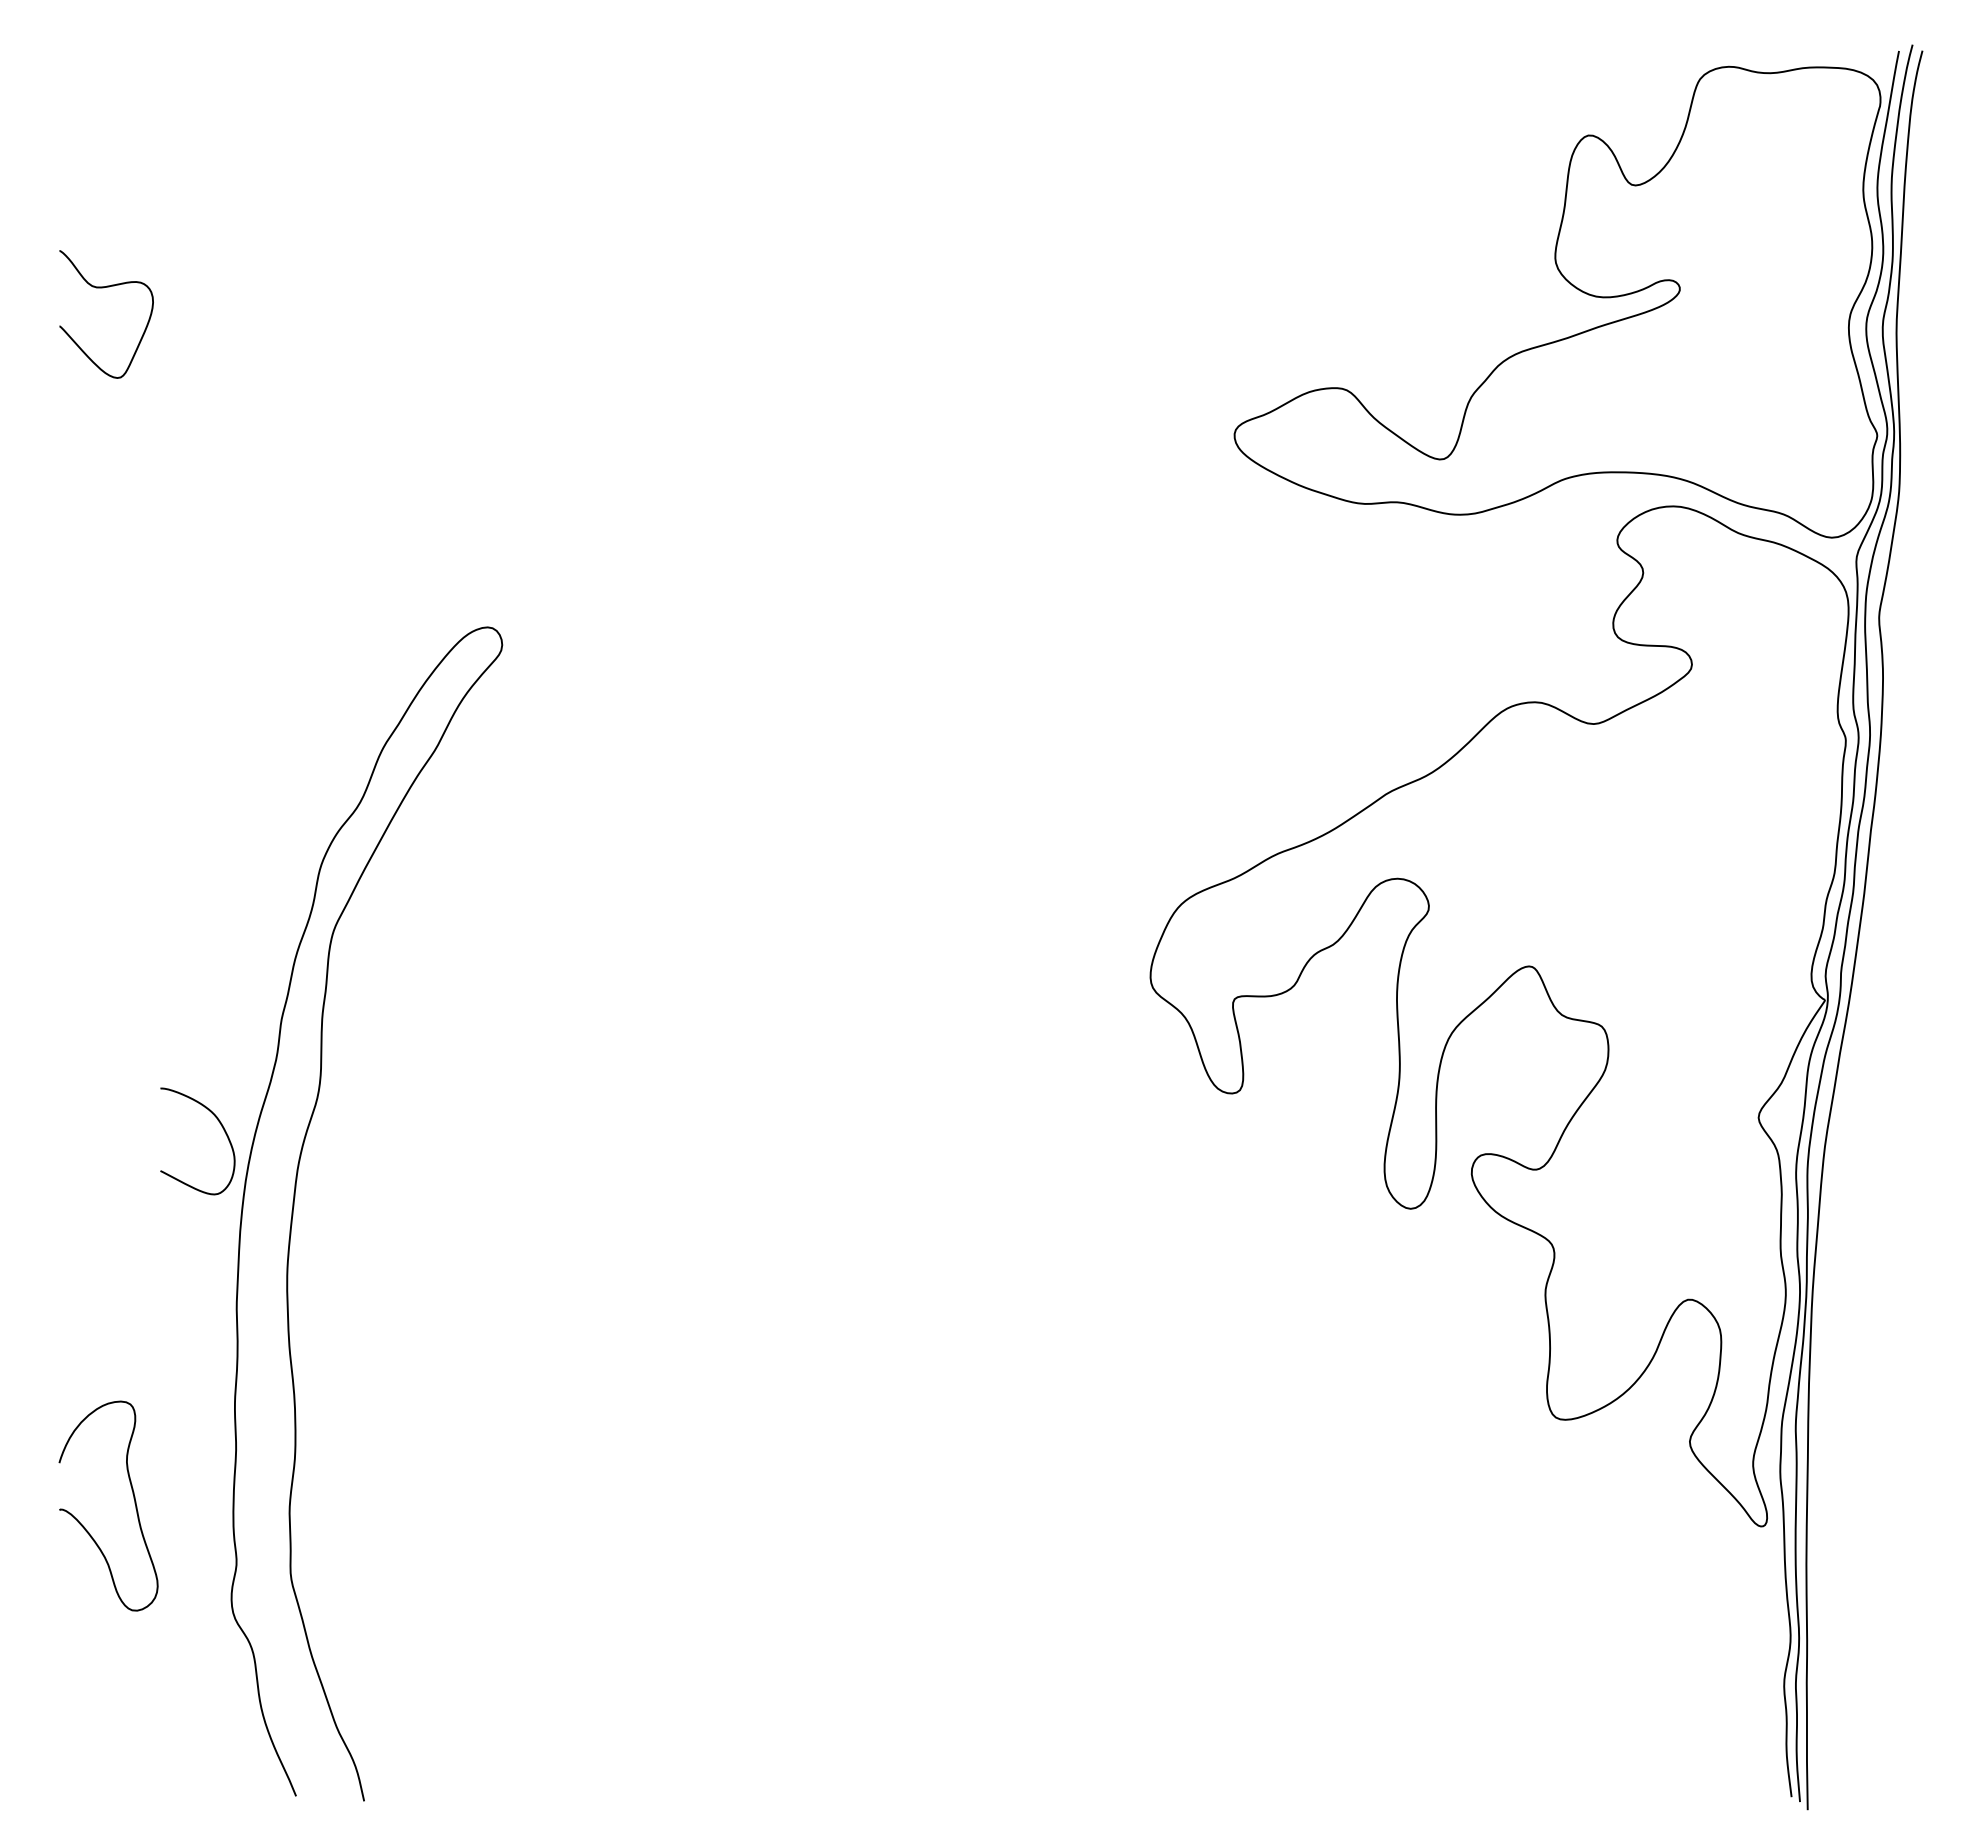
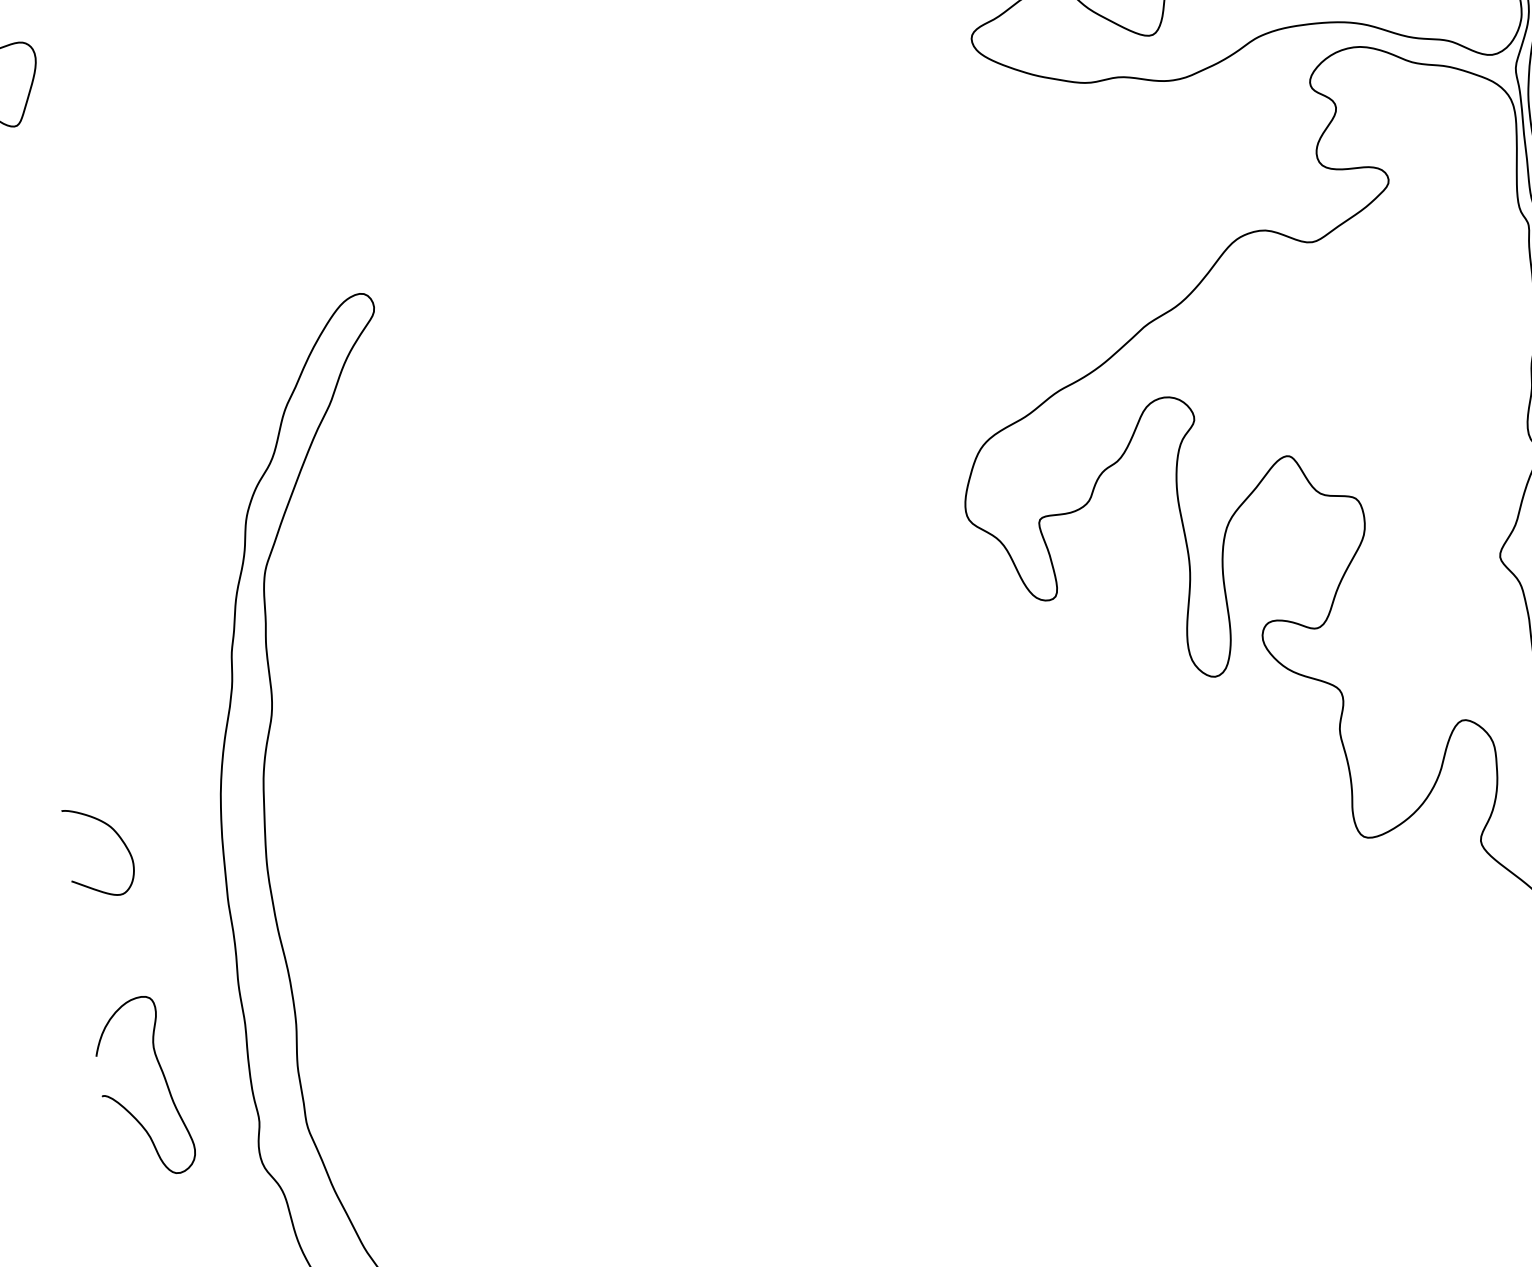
curve: (222, 1128) -> (119, 837), moved

